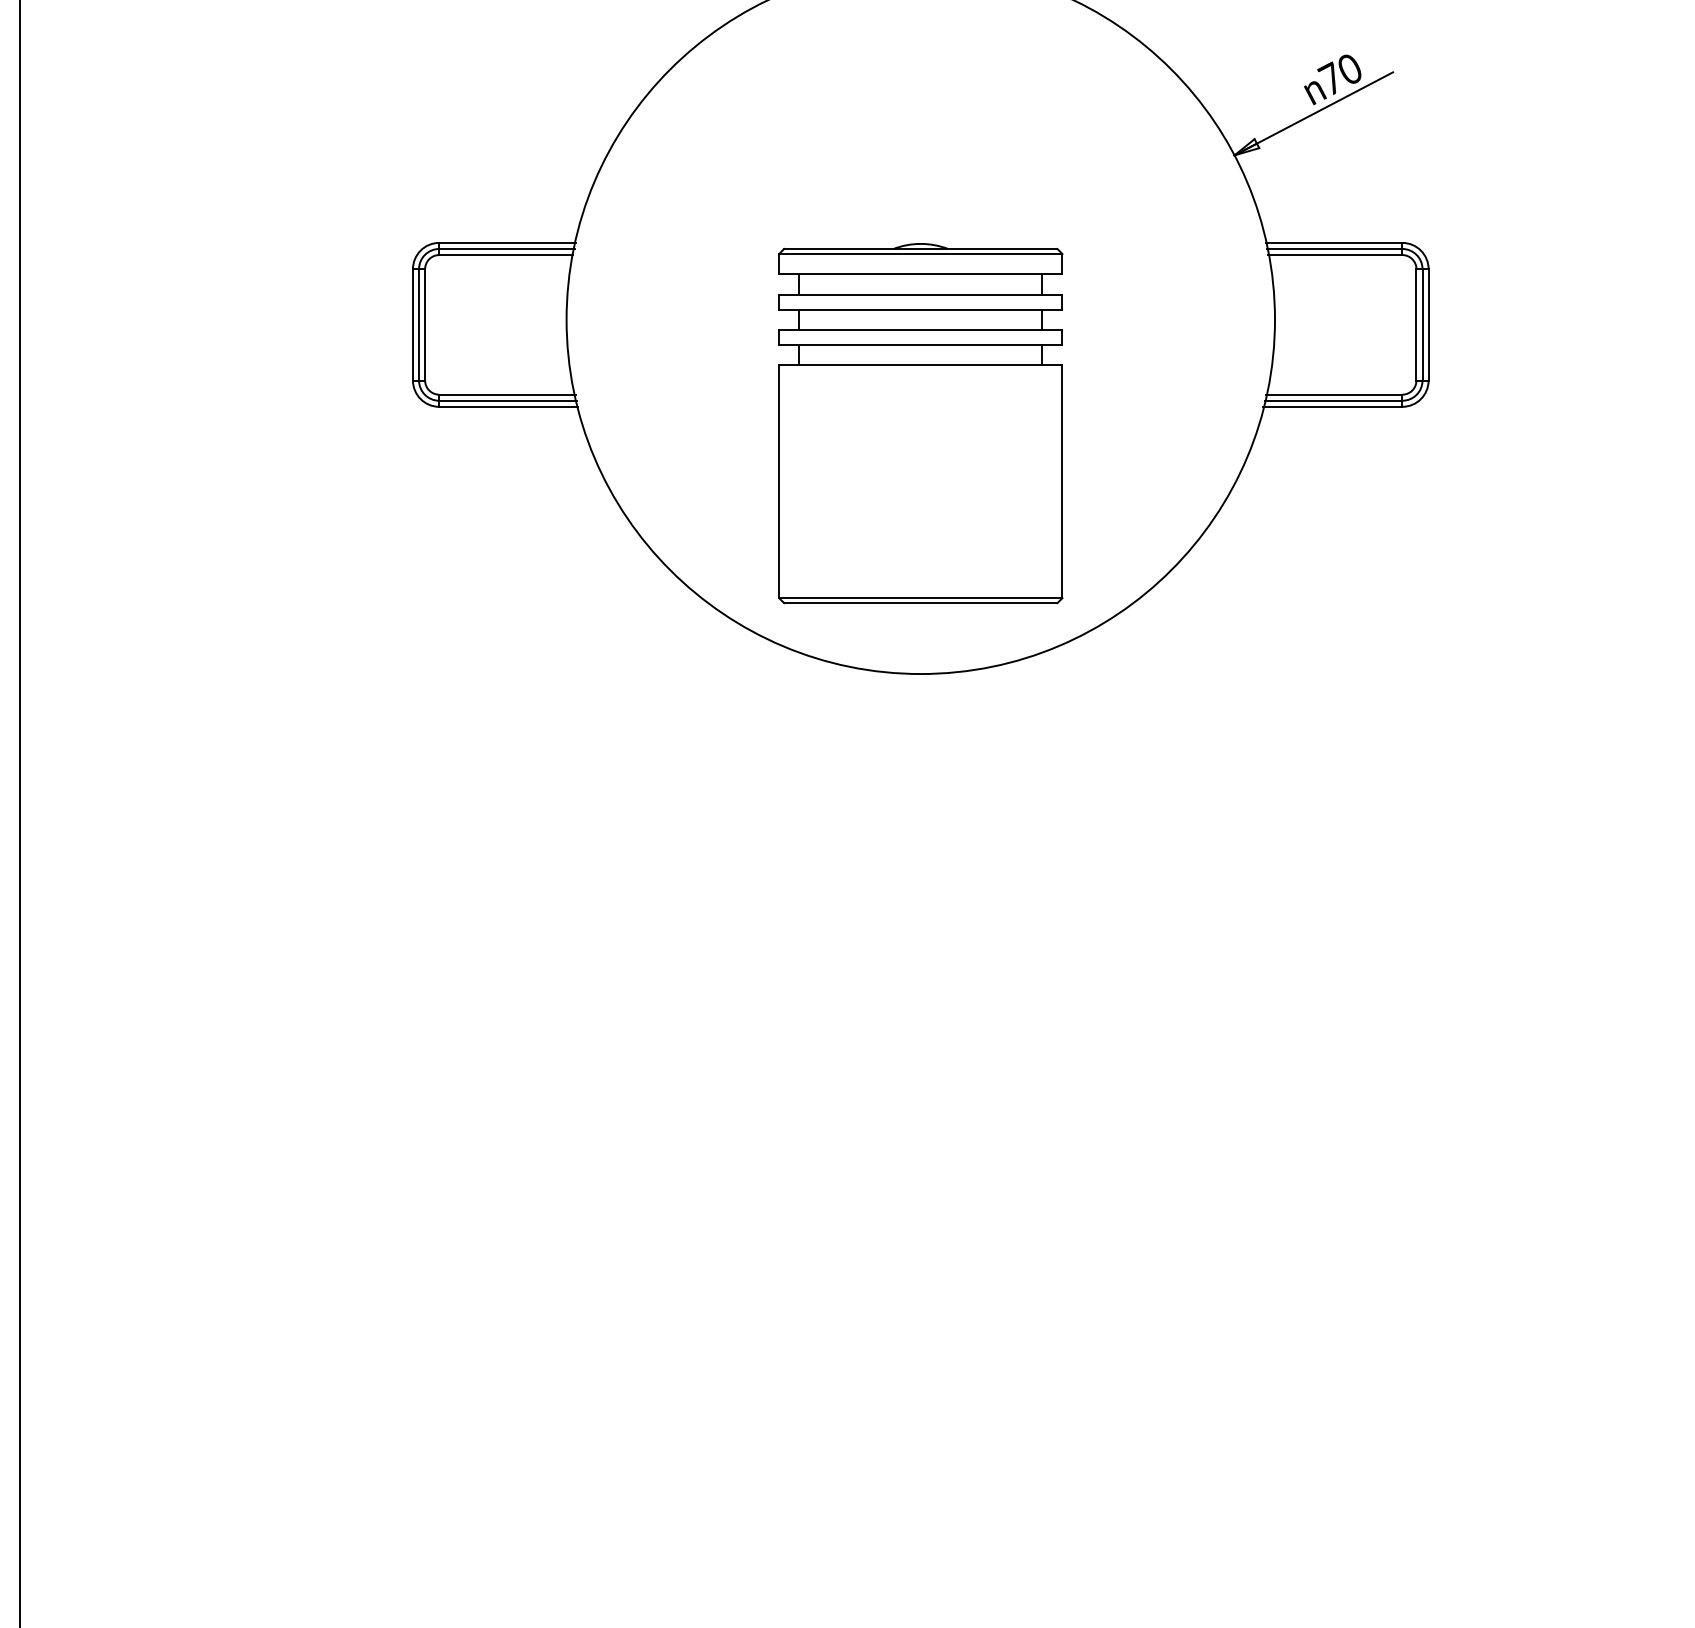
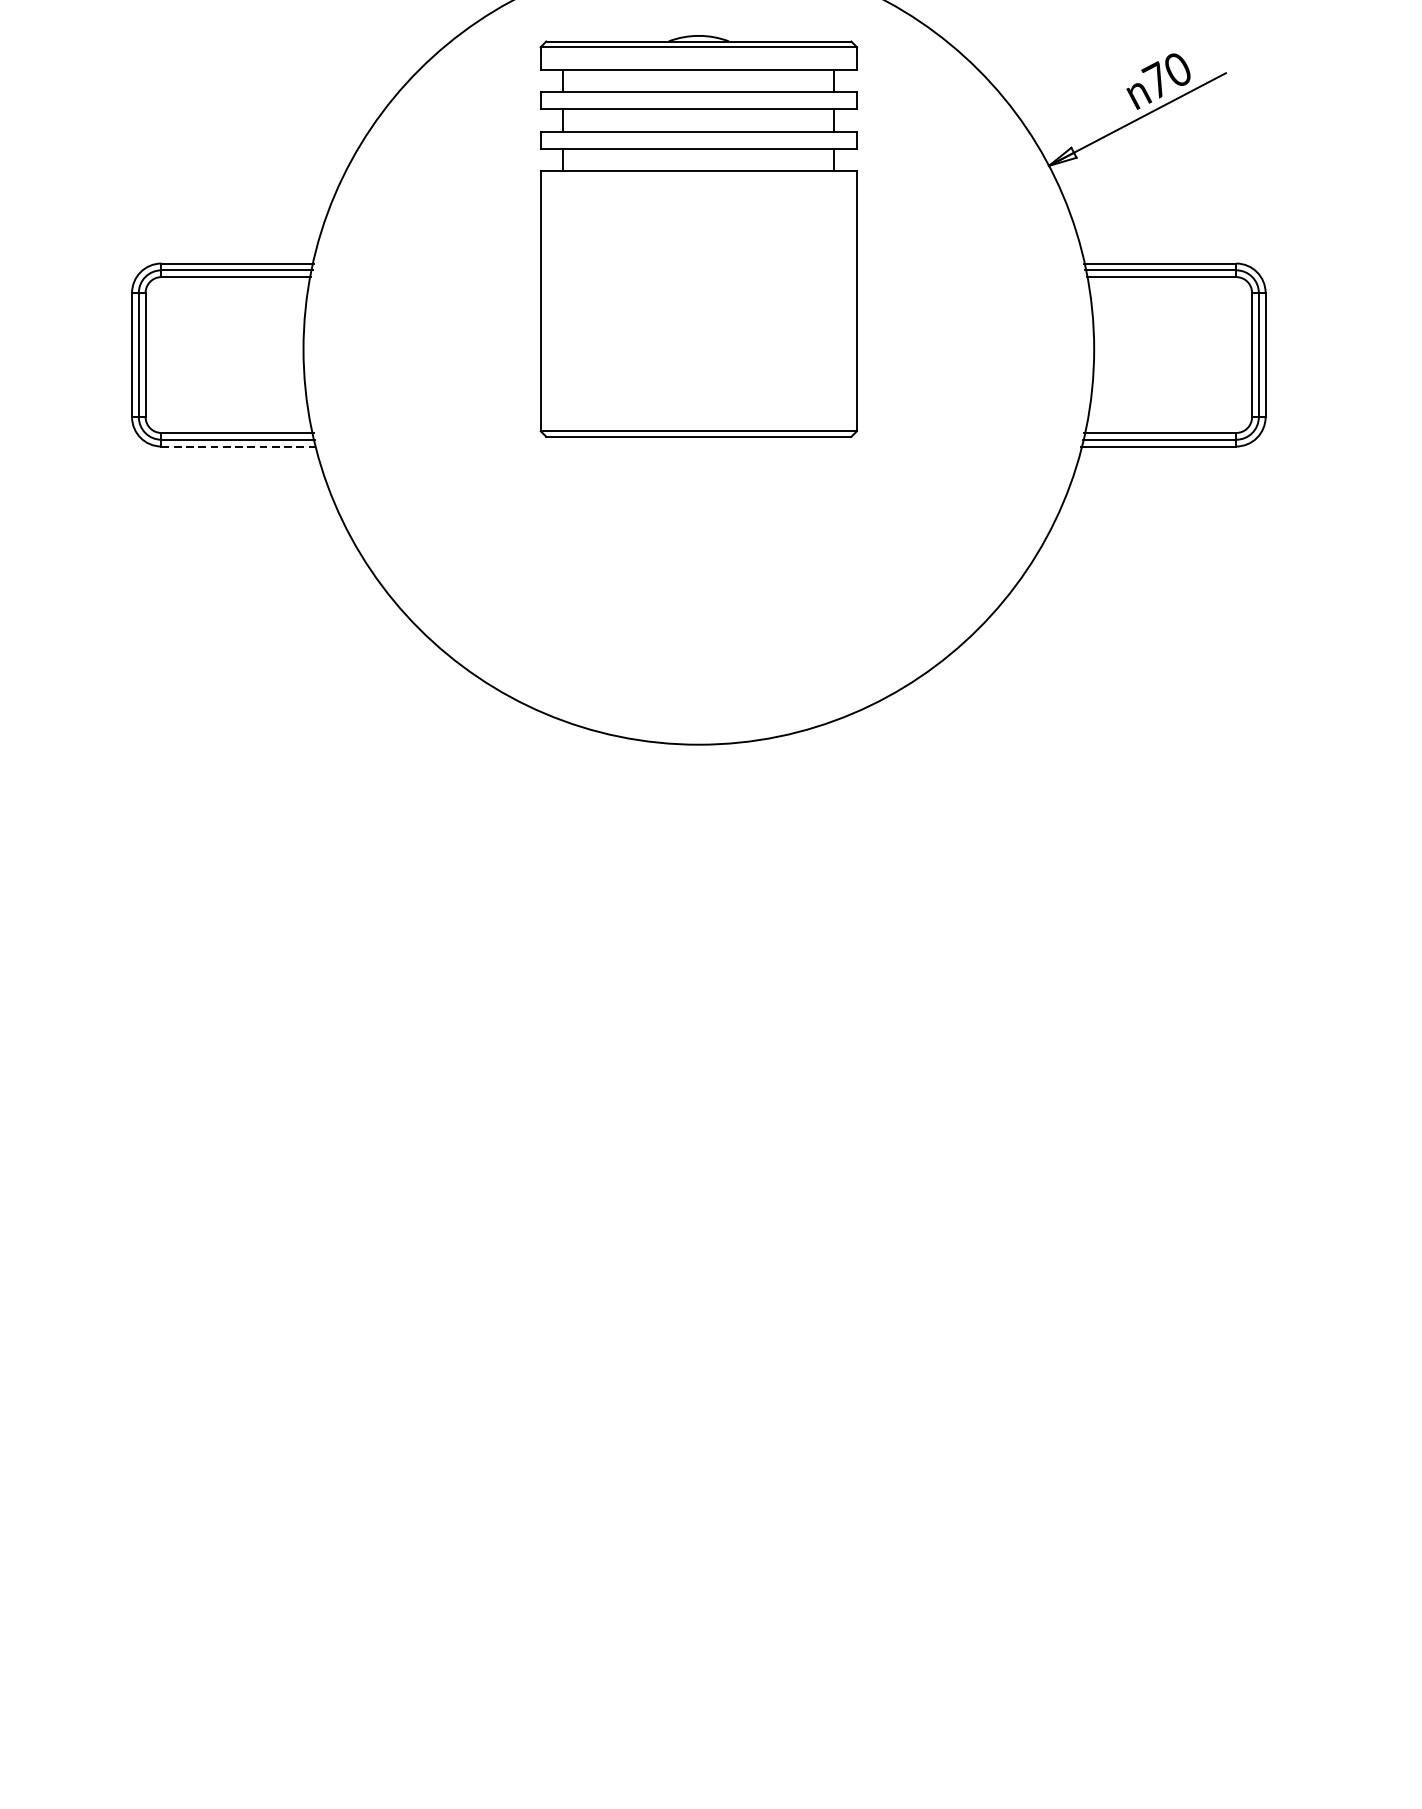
line: (509, 406) -> (239, 446), solid -> dashed
part: (920, 423) -> (698, 236), moved

